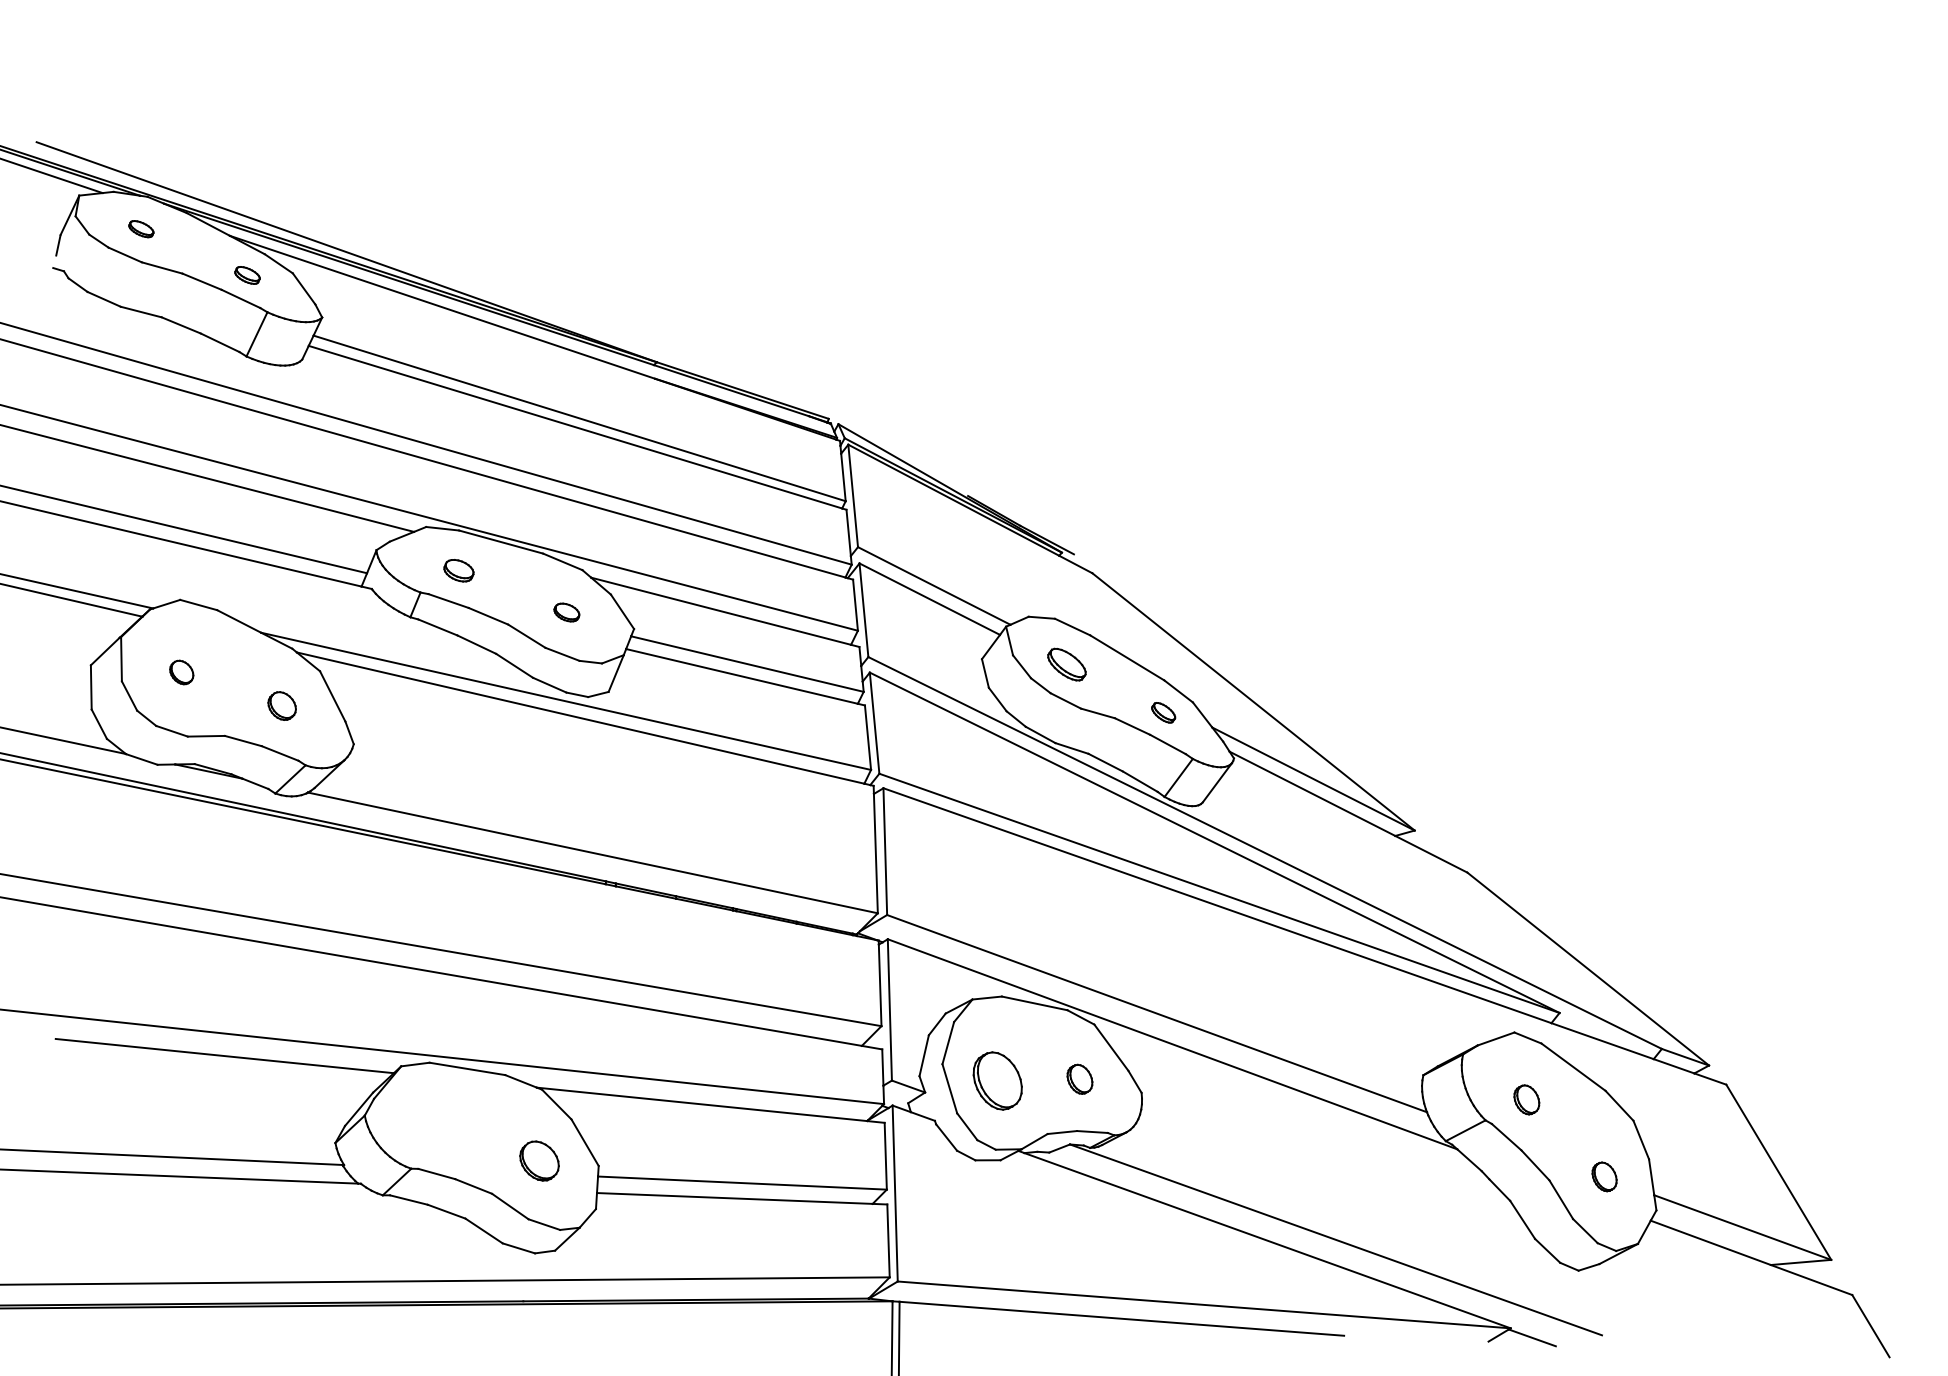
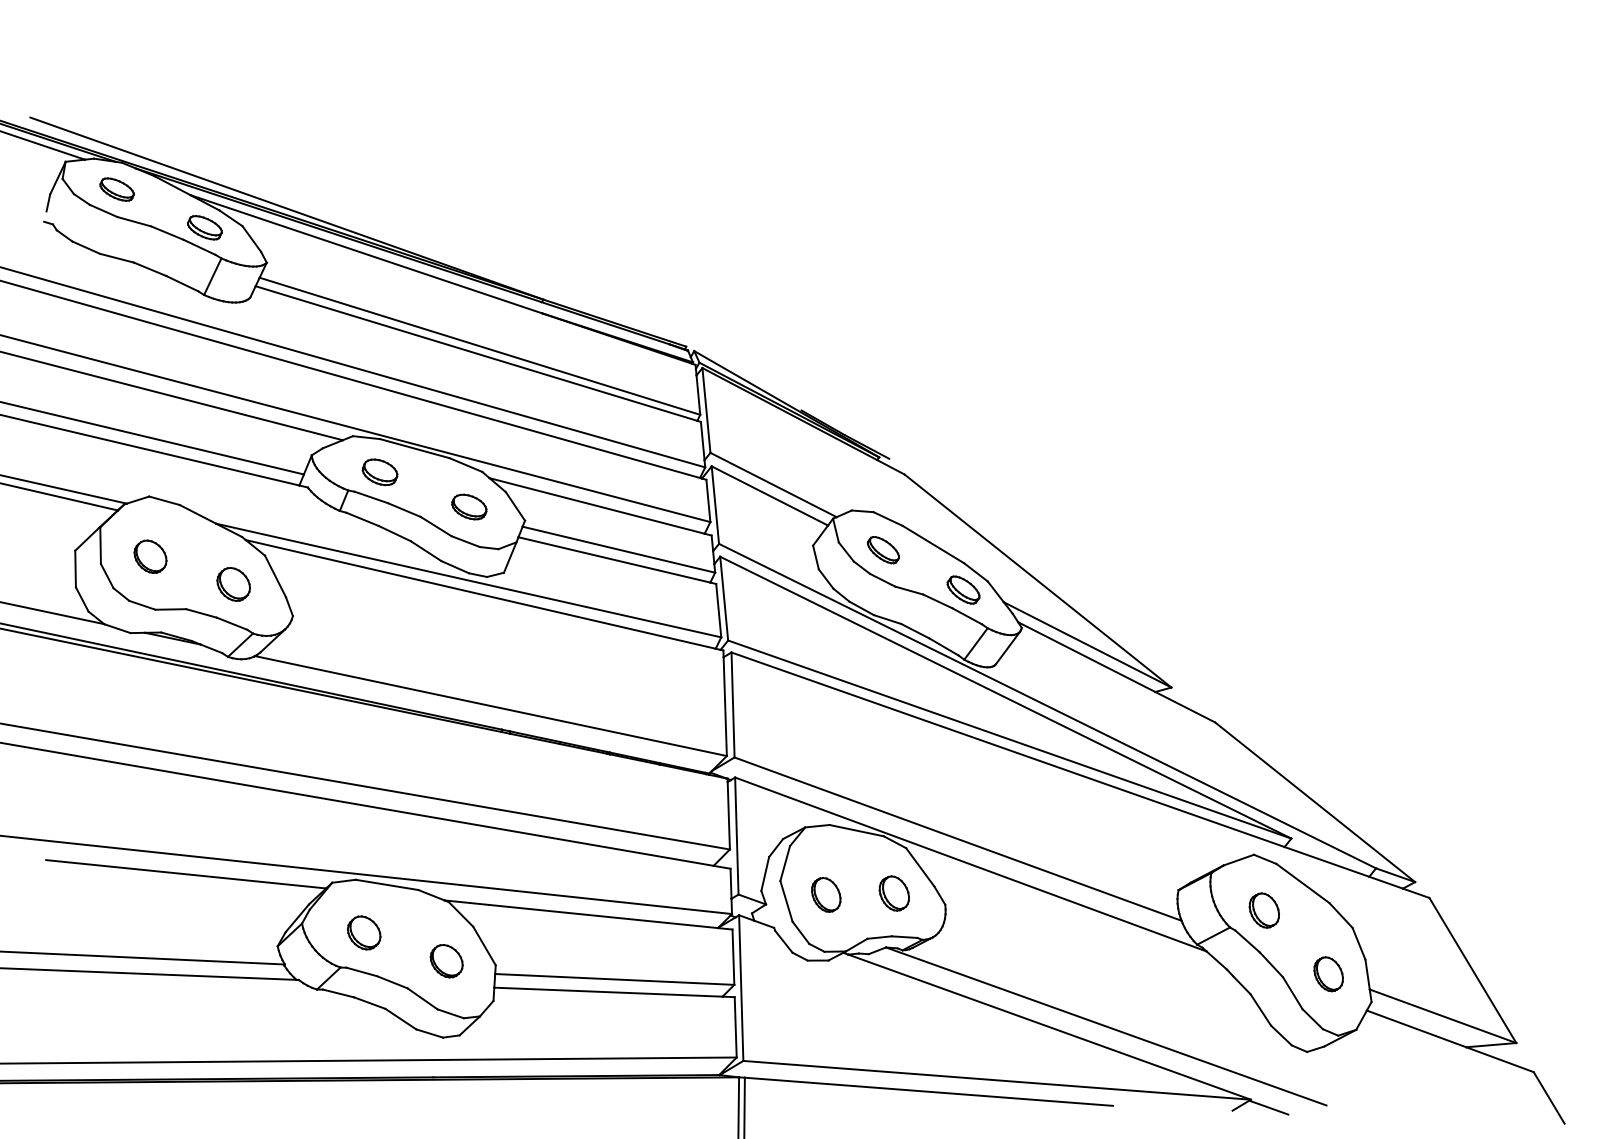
part: (140, 229) -> (116, 189), size x1.67
part: (246, 274) -> (204, 227), size x1.67
part: (458, 570) -> (379, 472), size x1.43
part: (567, 611) -> (469, 506), size x1.67
part: (181, 672) -> (150, 556), size x1.67
part: (281, 706) -> (233, 584), size x1.43
part: (1163, 712) -> (963, 589), size x1.67
part: (1079, 1079) -> (893, 893), size x1.43
part: (998, 1080) -> (826, 894), size x0.71
part: (1525, 1099) -> (1263, 910), size x1.43
part: (440, 1126) -> (364, 932), added
part: (1604, 1177) -> (1328, 974), size x1.43

